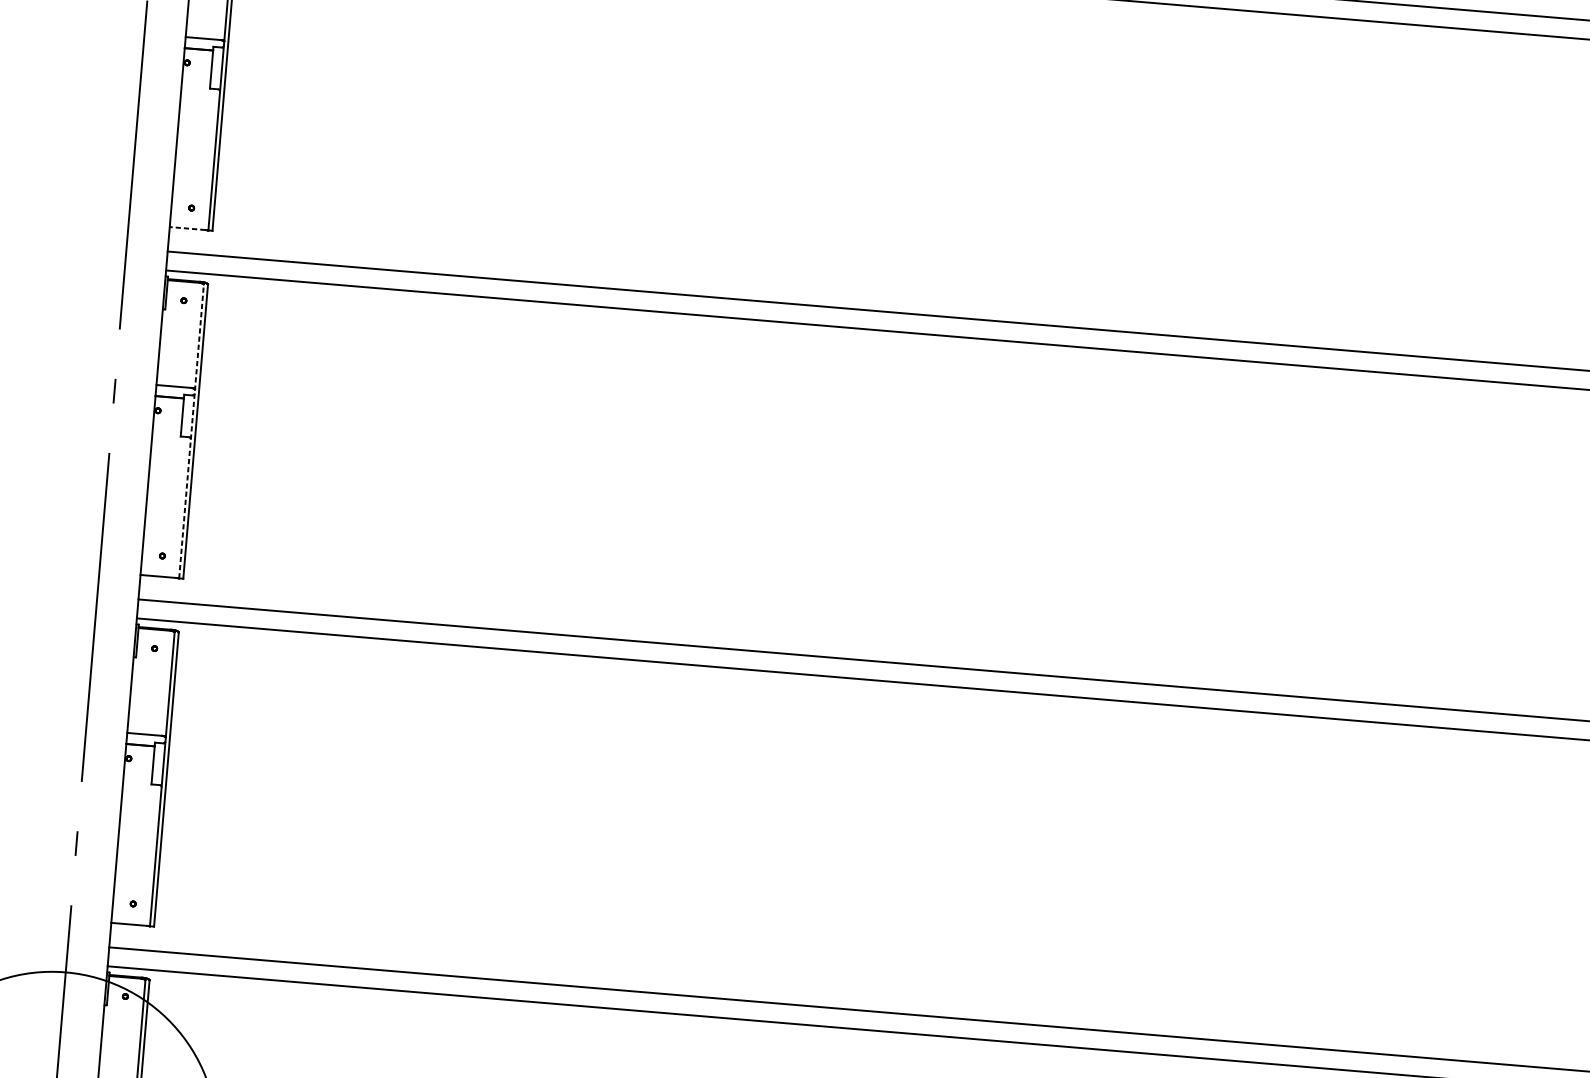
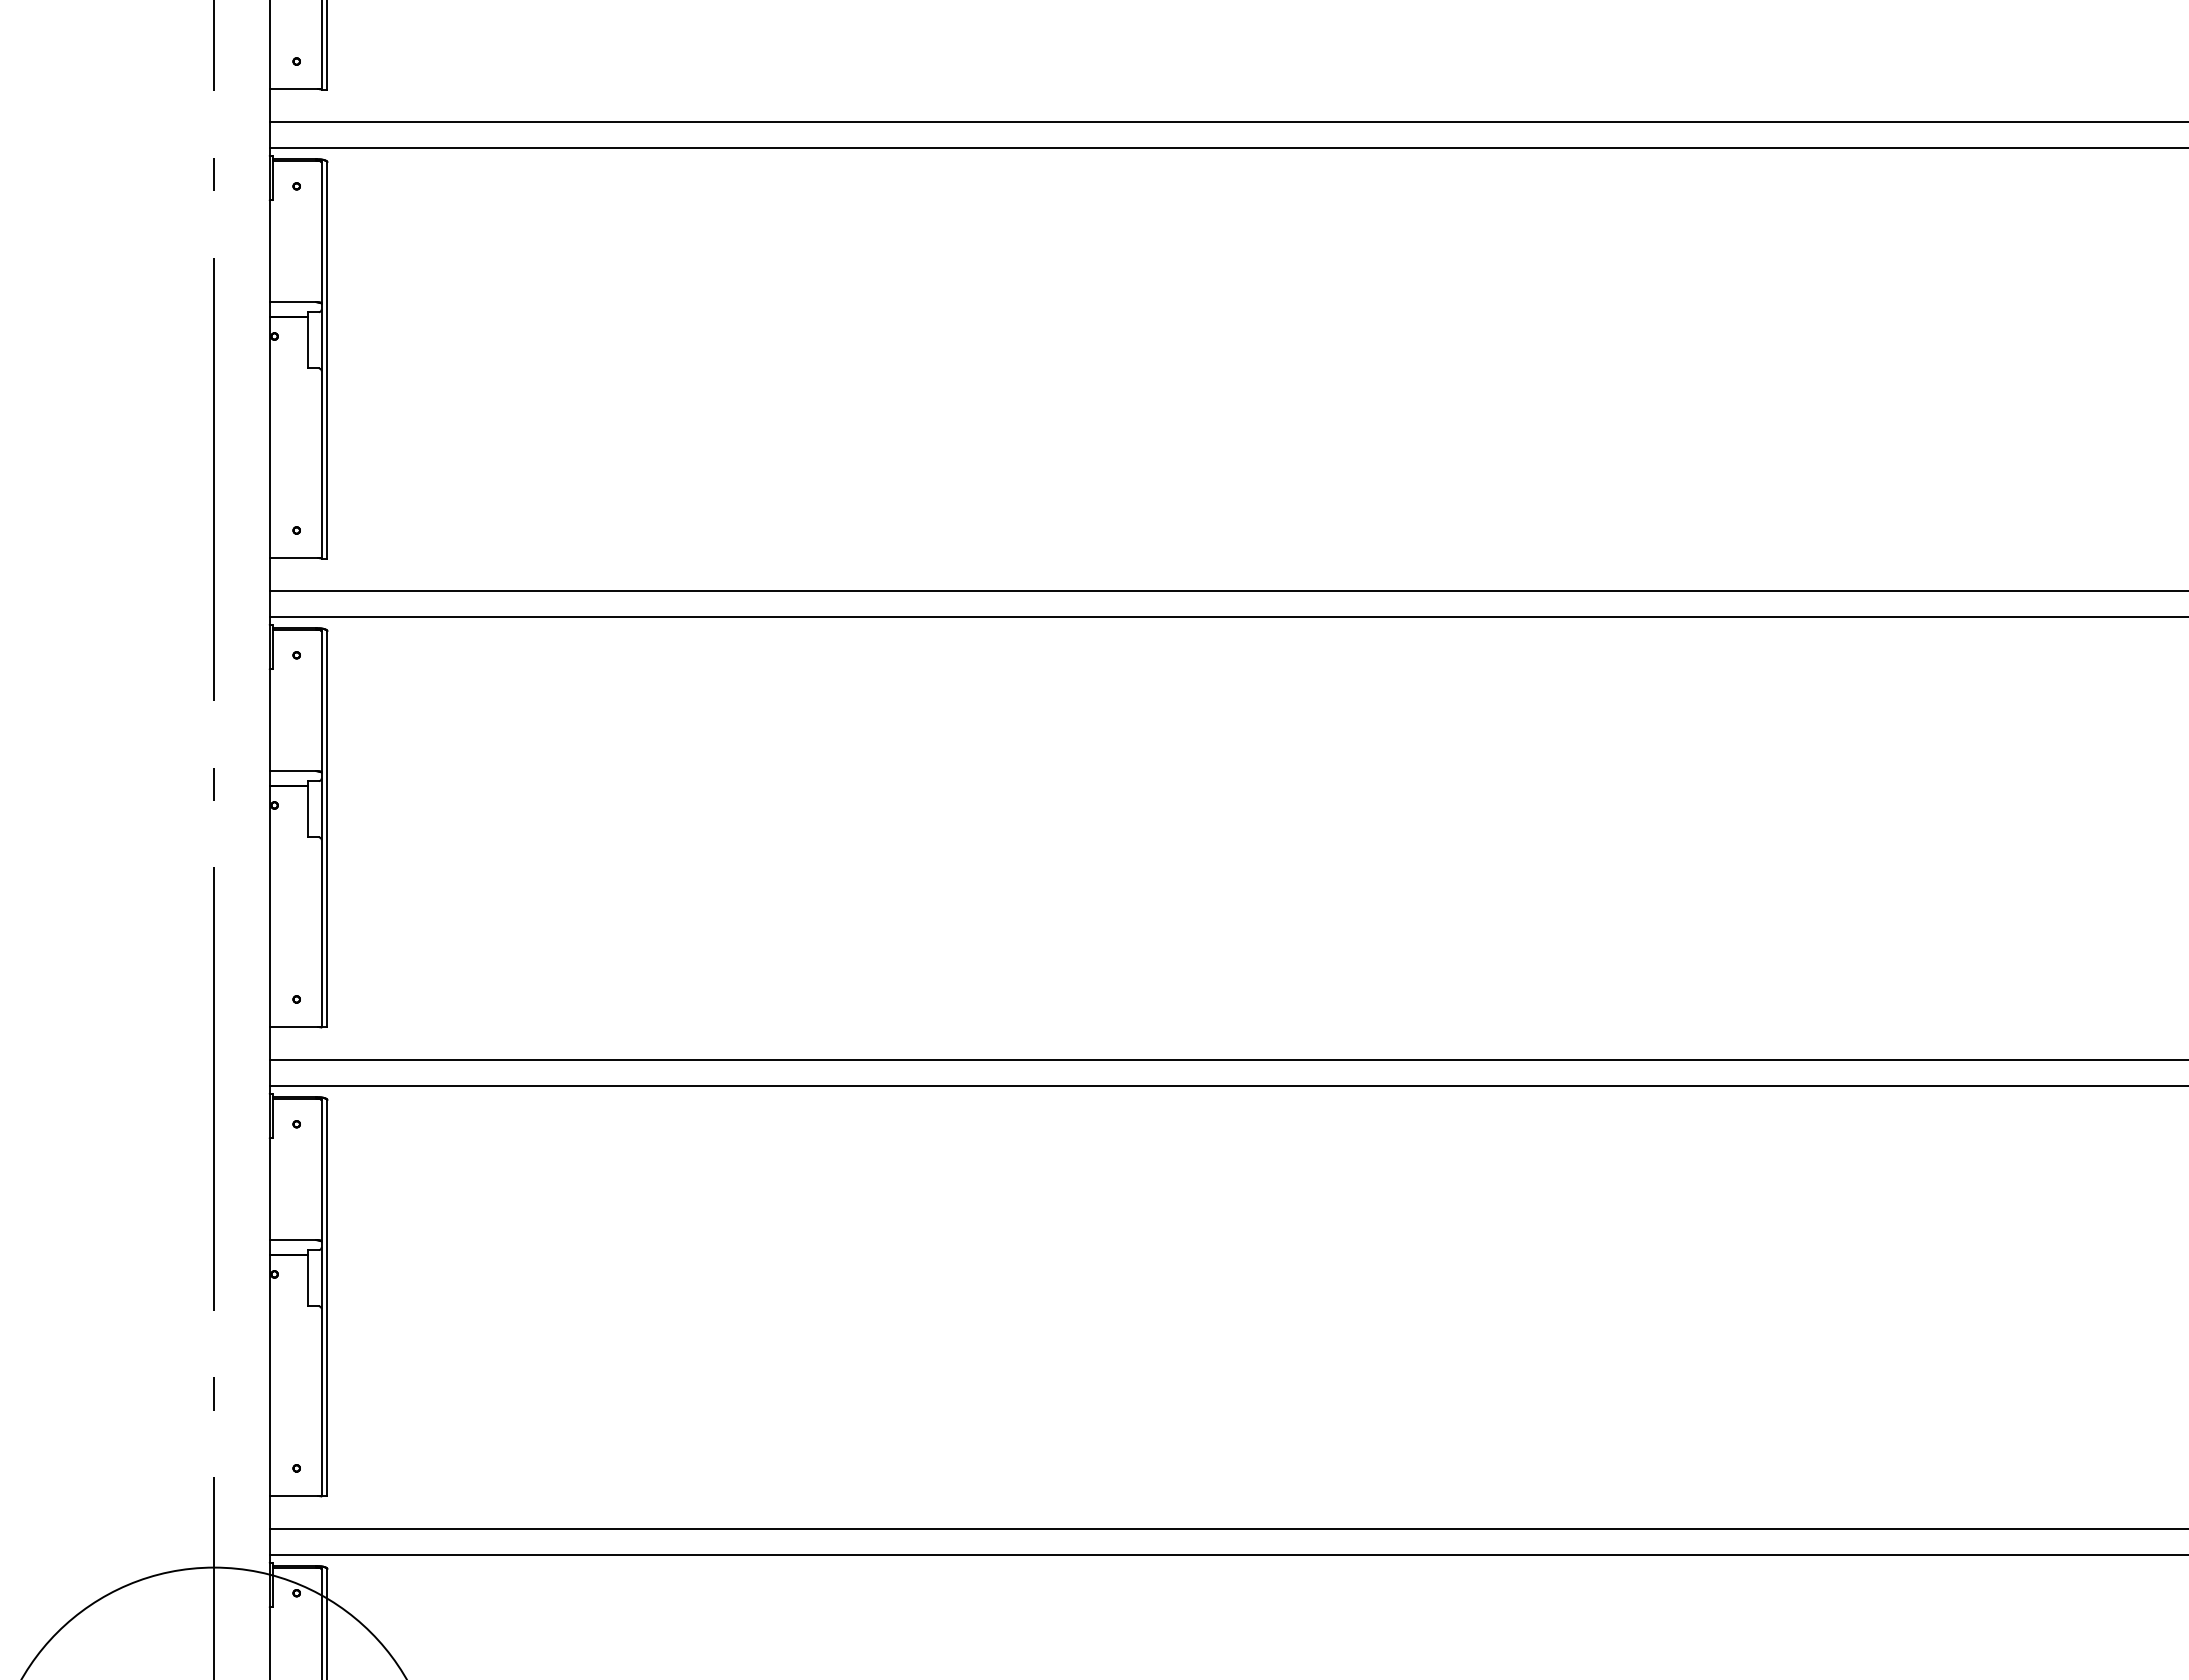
line: (187, 228) -> (293, 558), dashed -> solid
line: (191, 430) -> (321, 828), dashed -> solid

